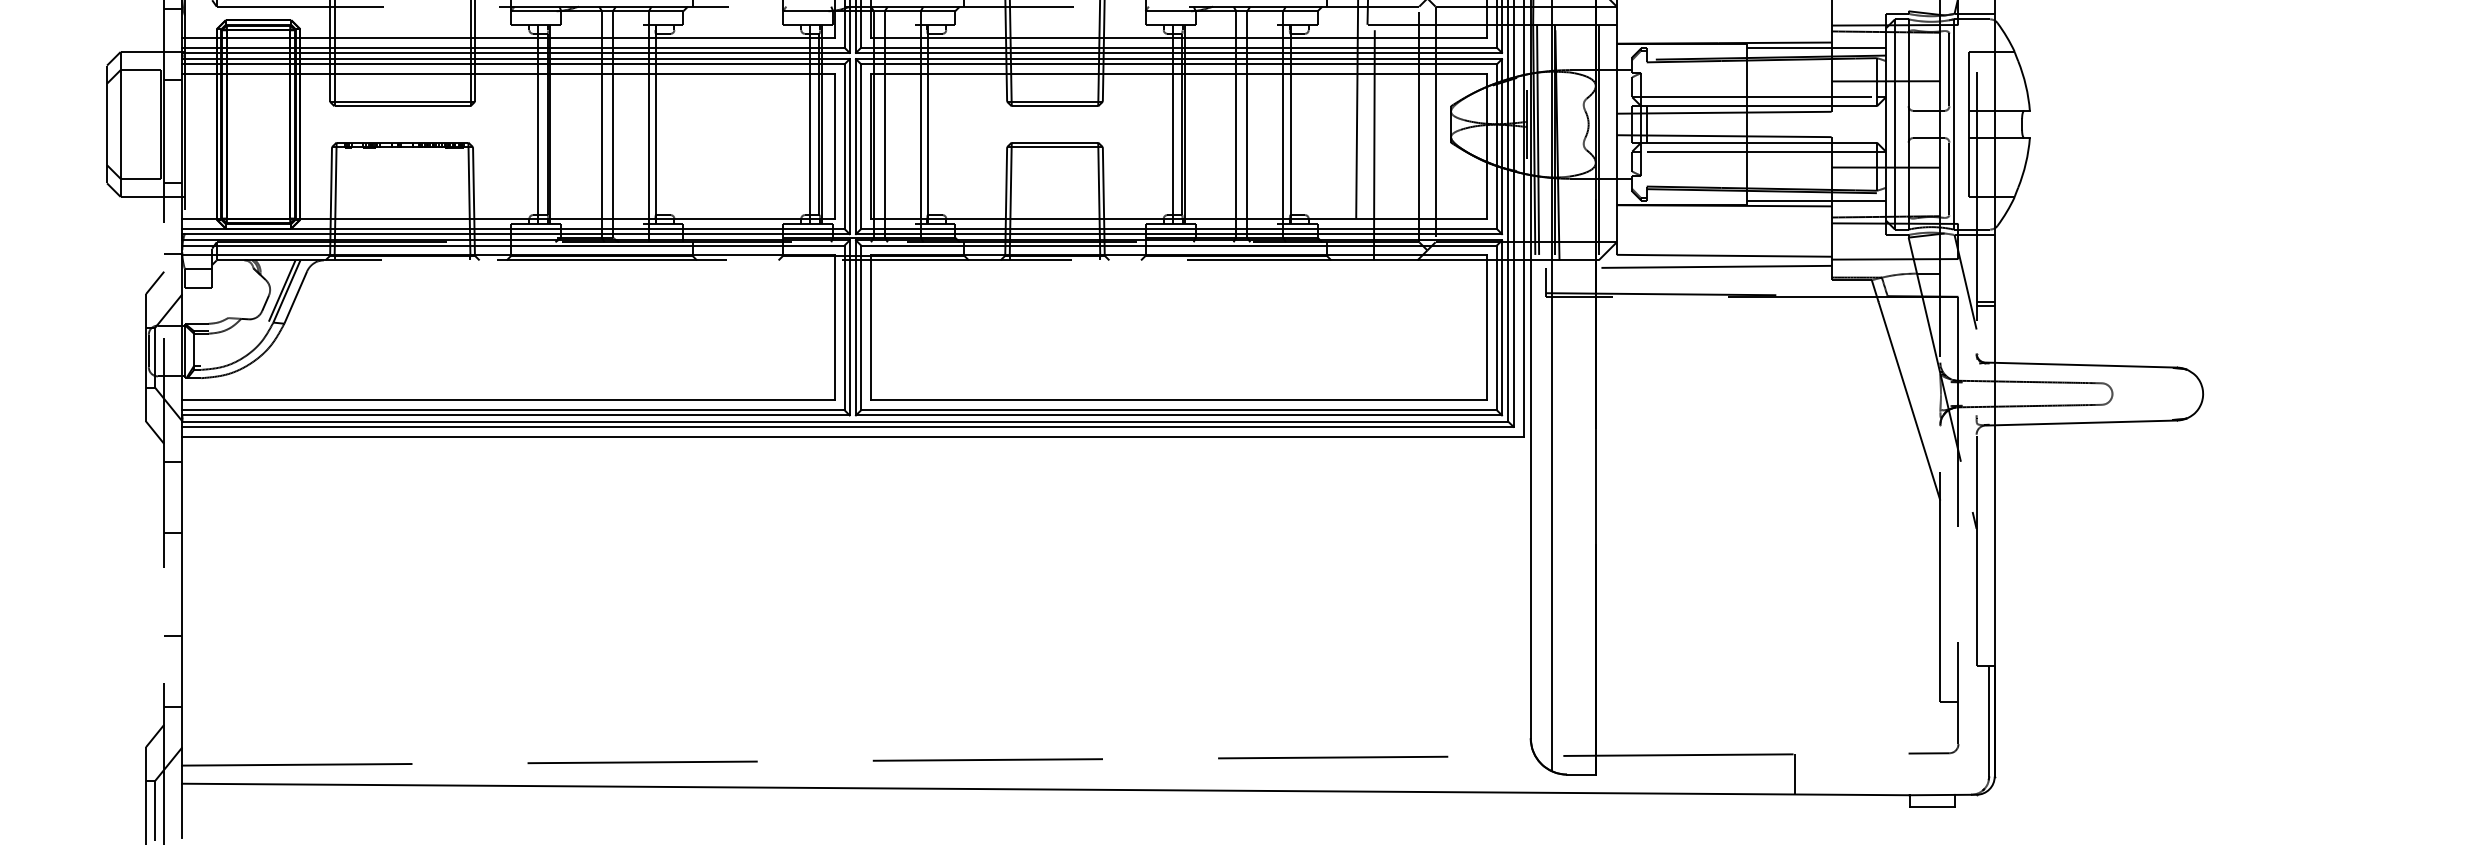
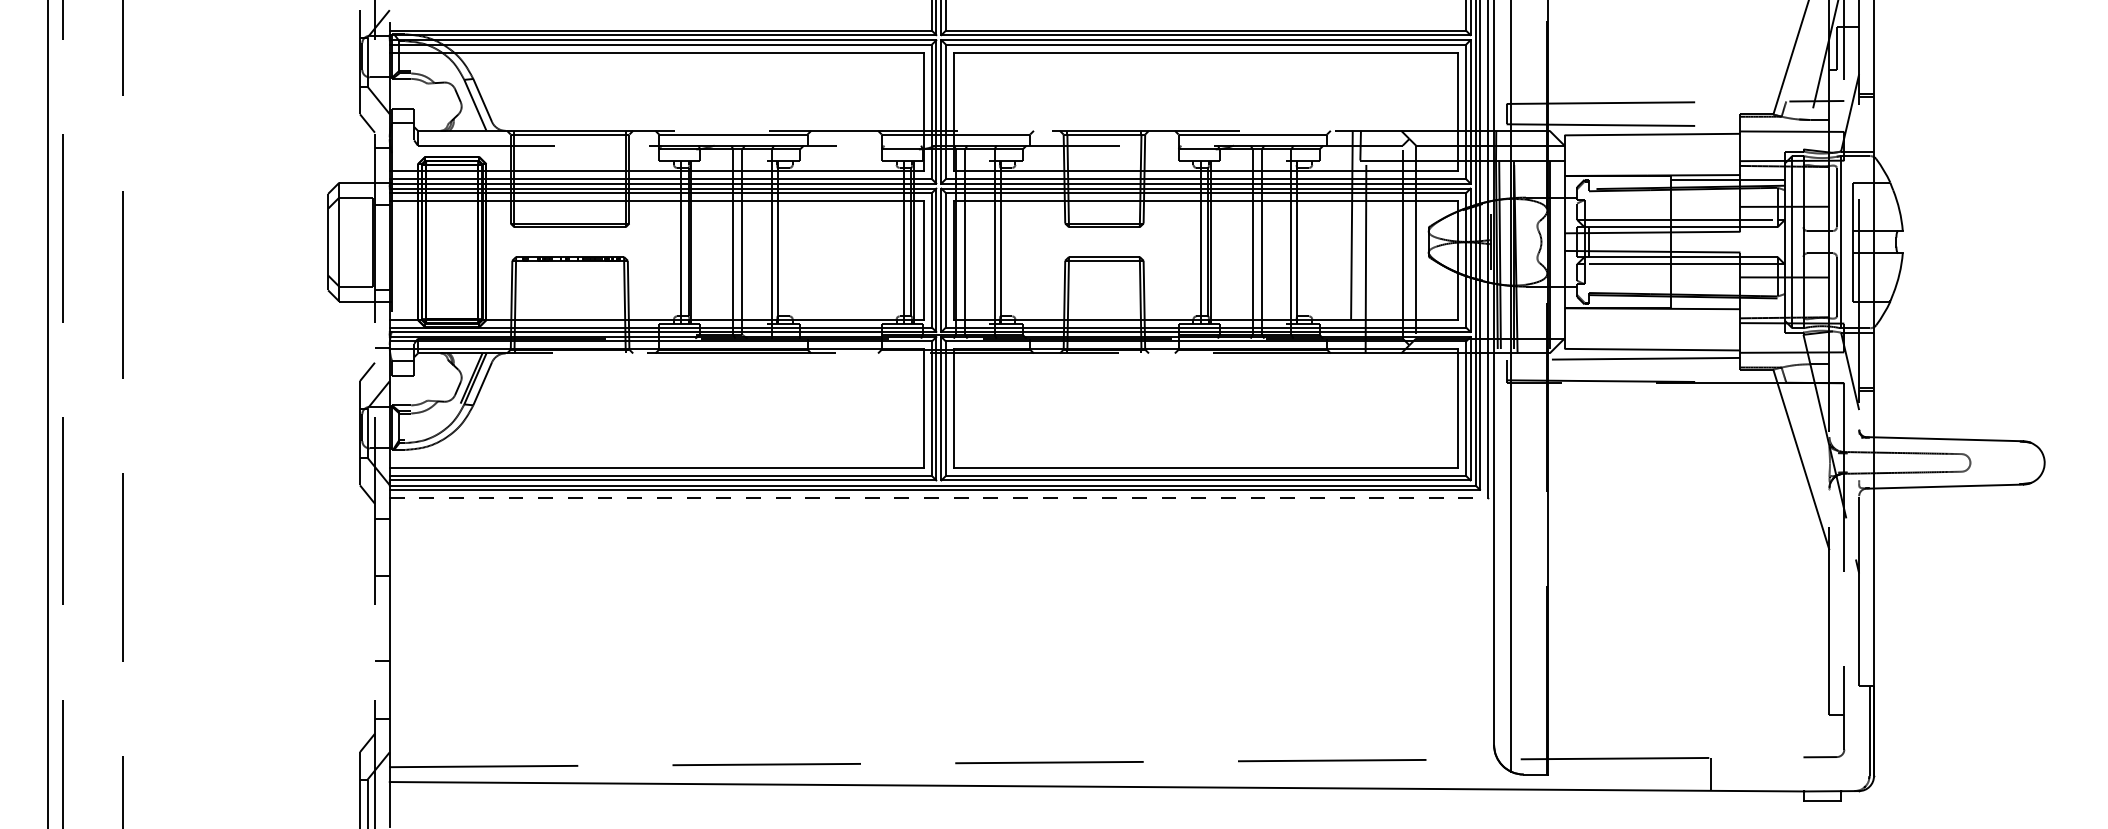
line: (1815, 200) -> (1727, 304), removed
line: (853, 436) -> (939, 497), solid -> dashed

